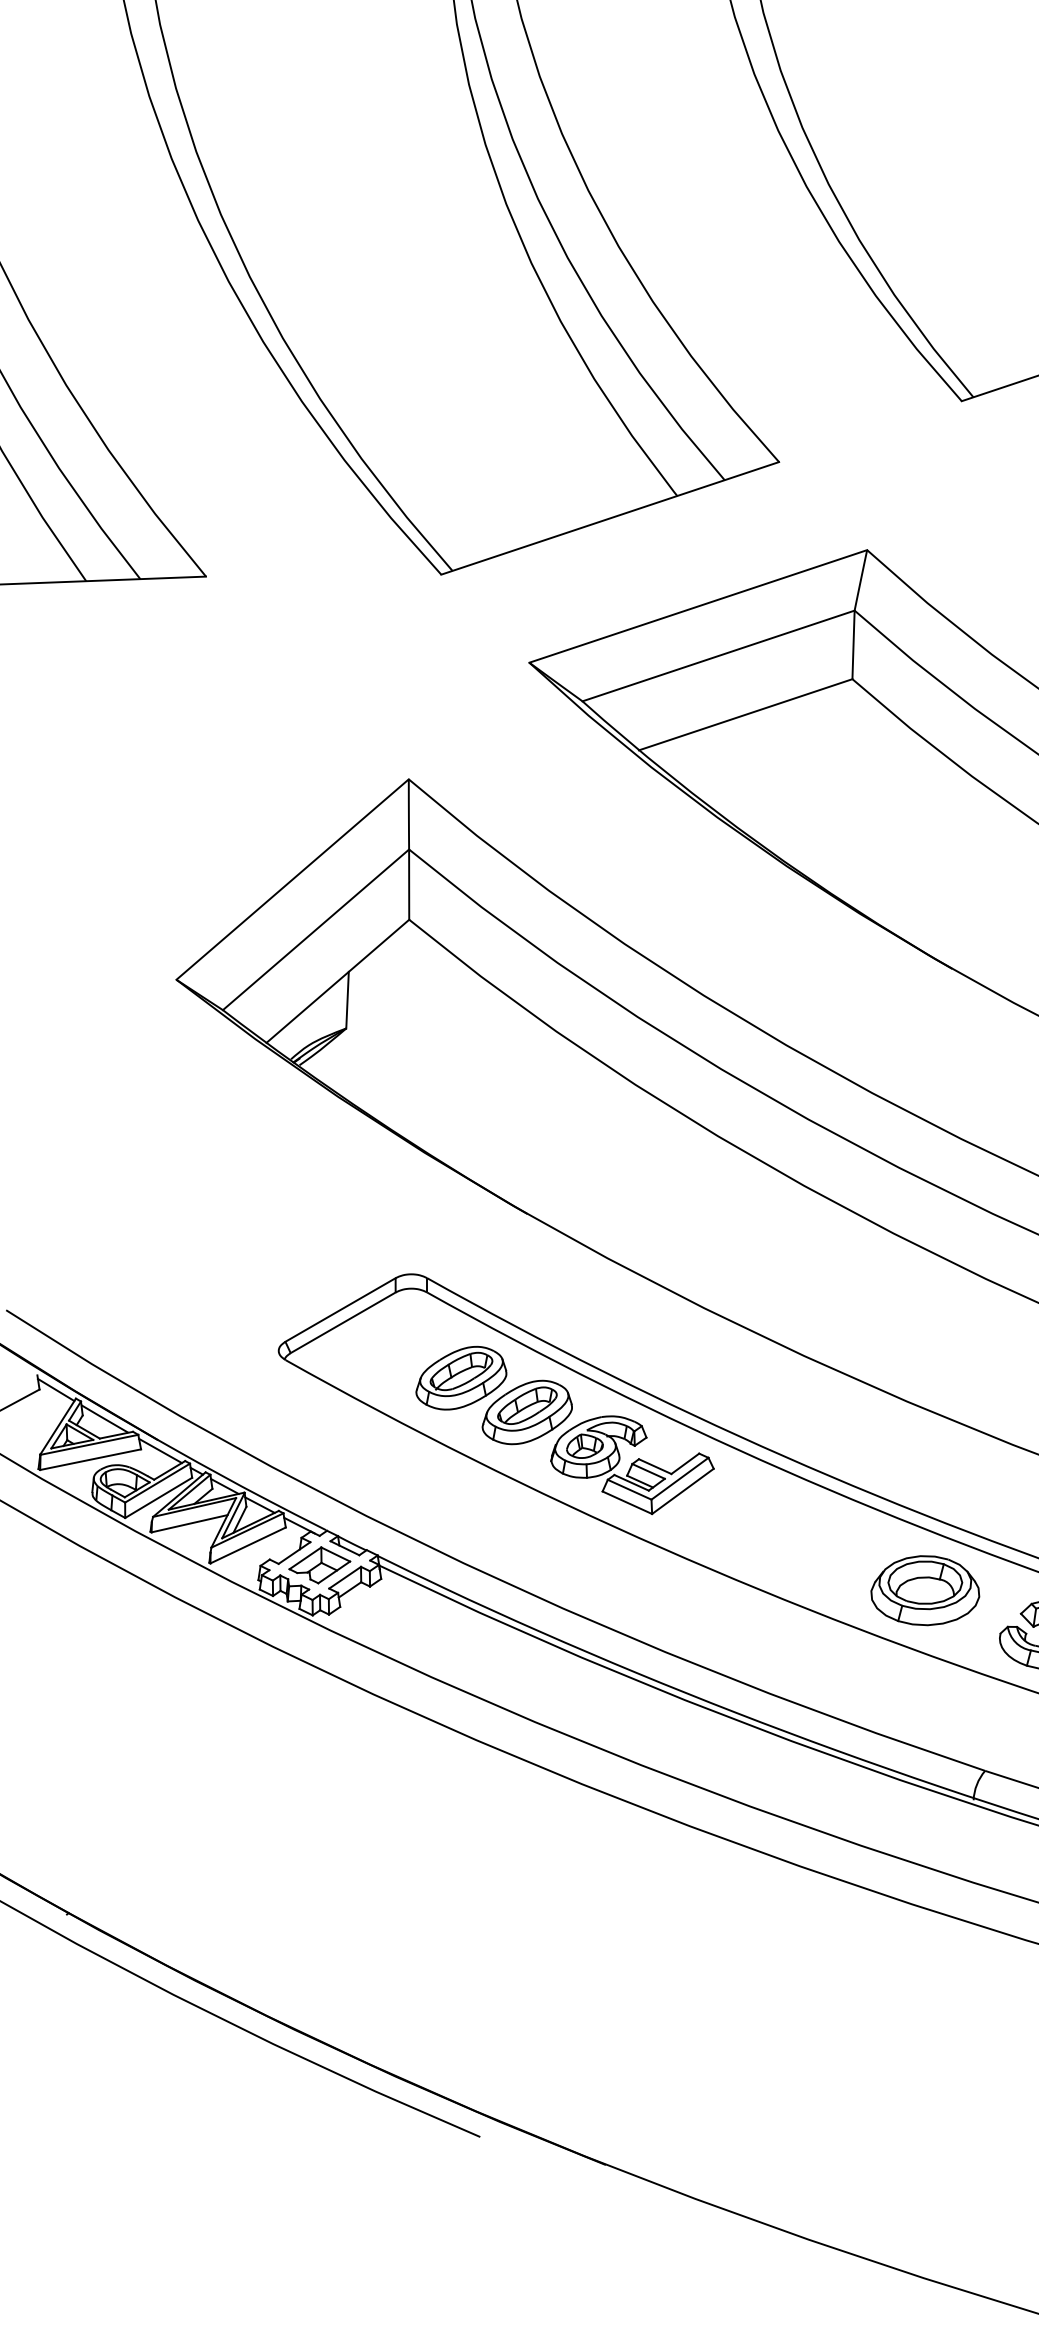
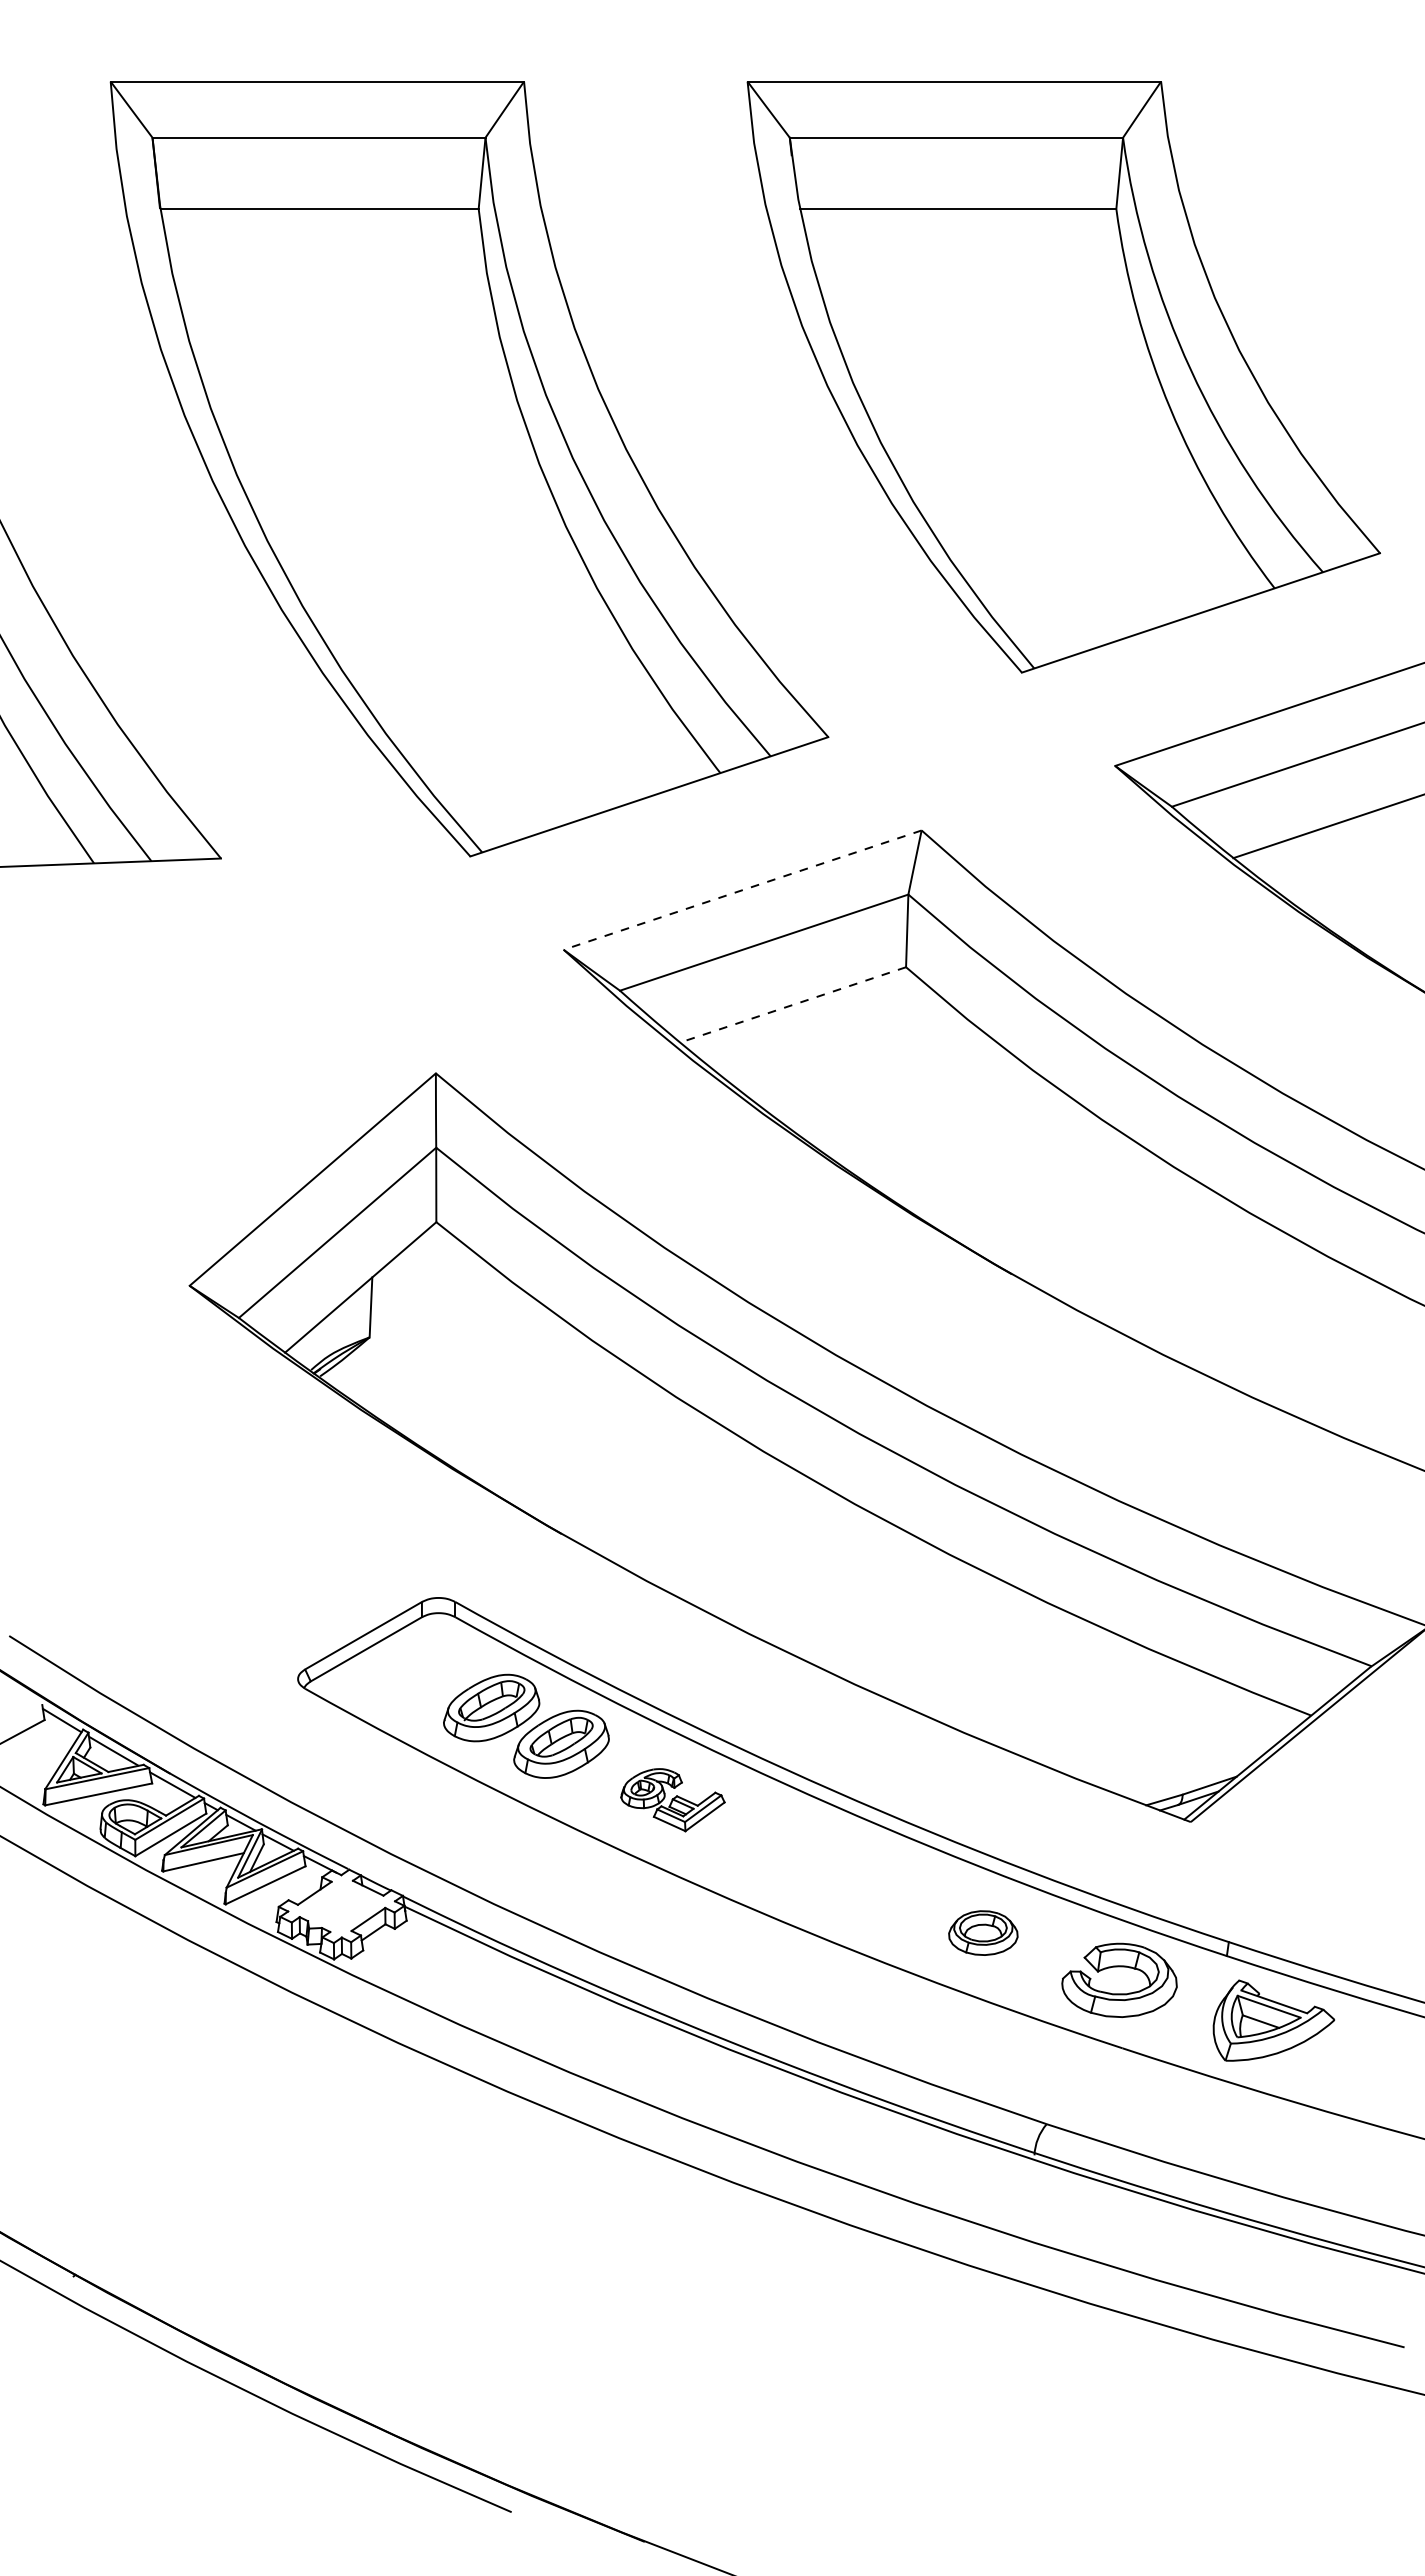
line: (698, 606) -> (742, 890), solid -> dashed
line: (745, 715) -> (792, 1005), solid -> dashed
part: (632, 1464) -> (672, 1799), size x0.6
part: (319, 1565) -> (341, 1906), removed
part: (925, 1590) -> (983, 1932), size x0.6

